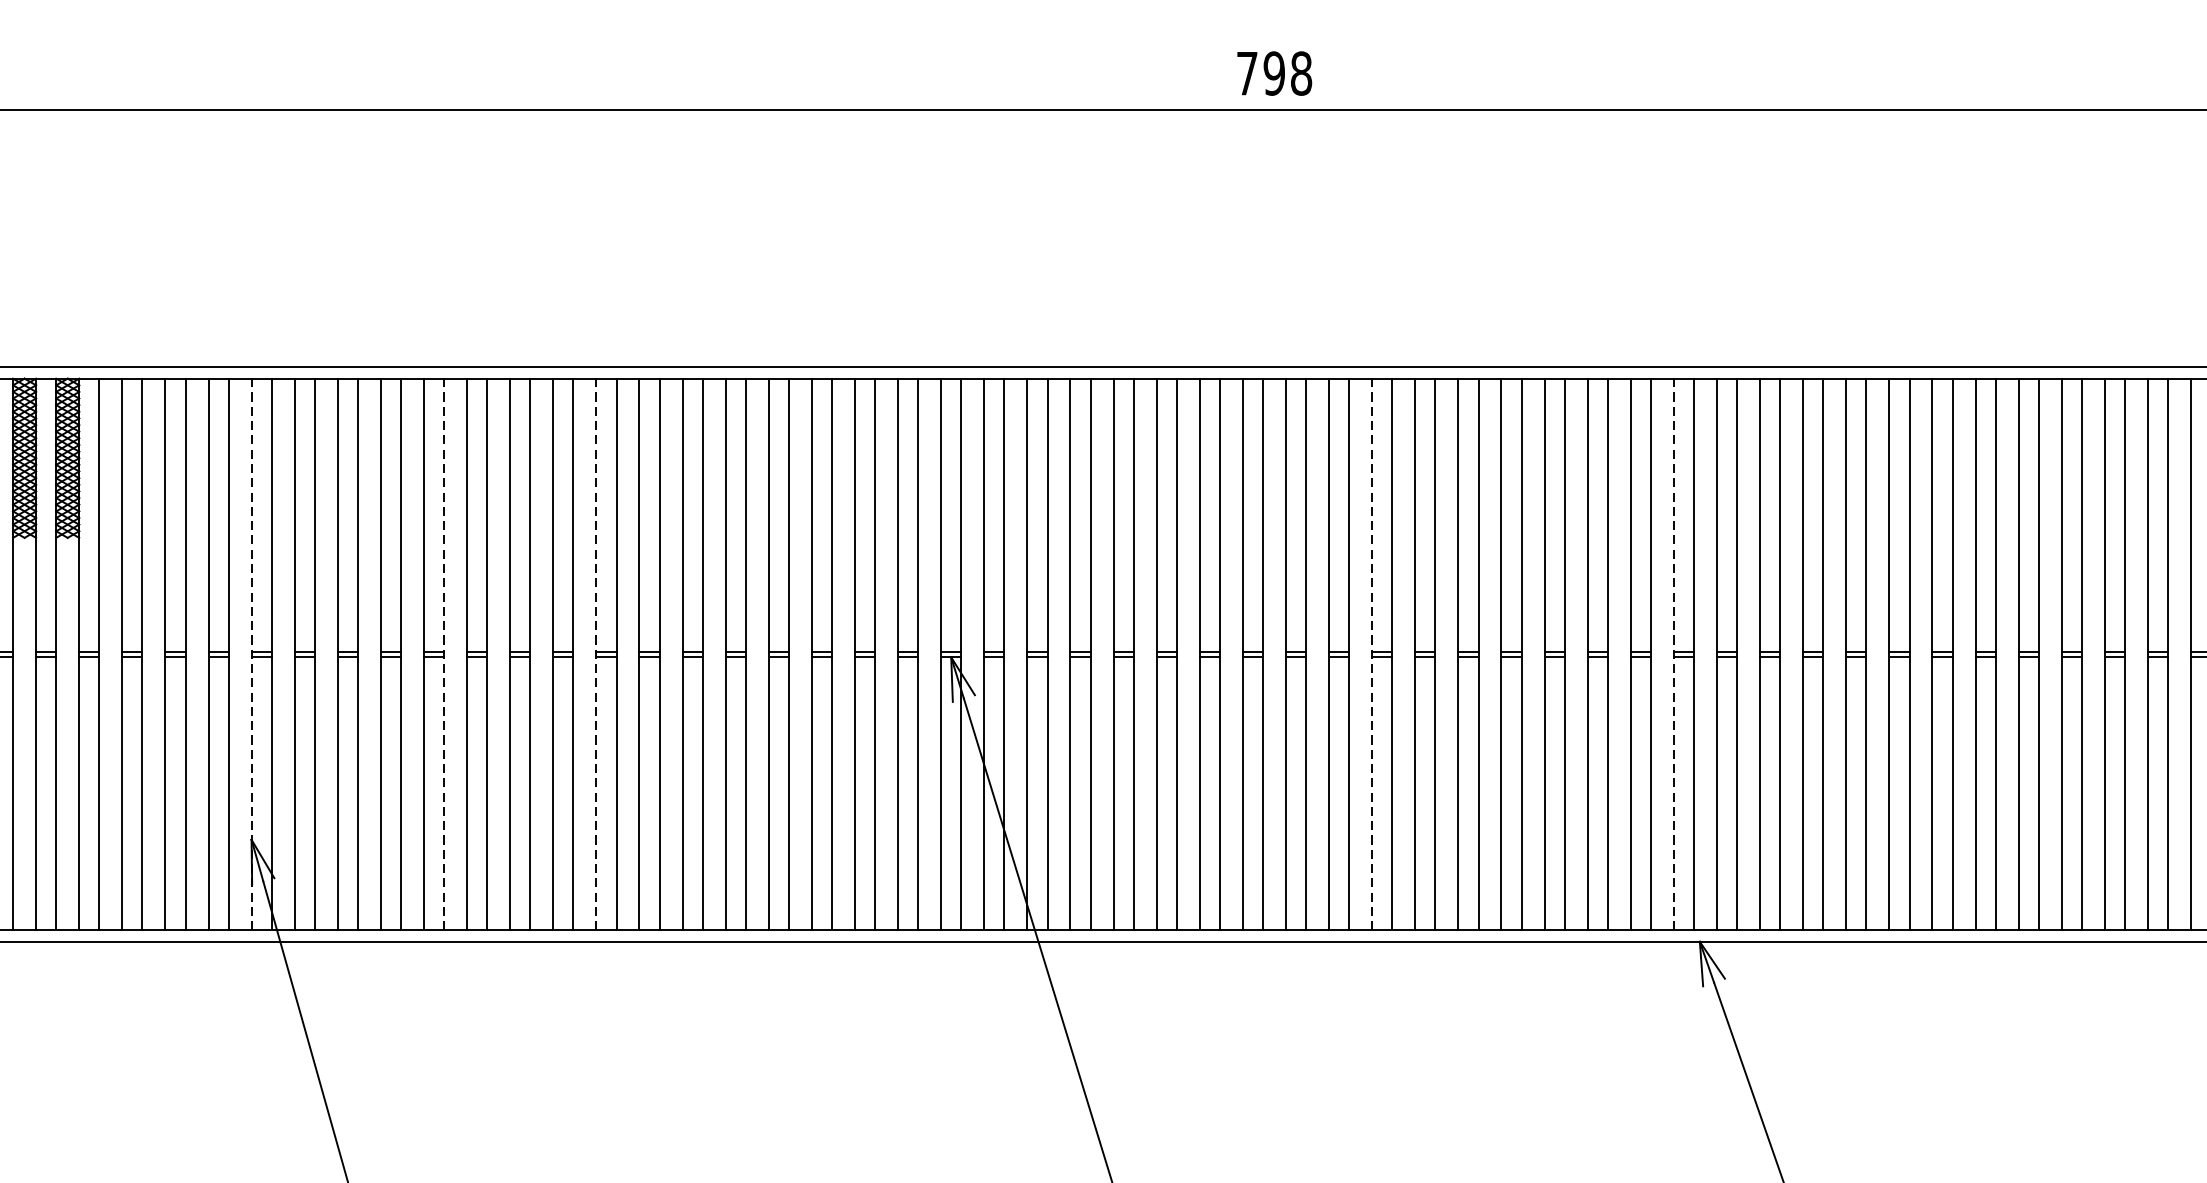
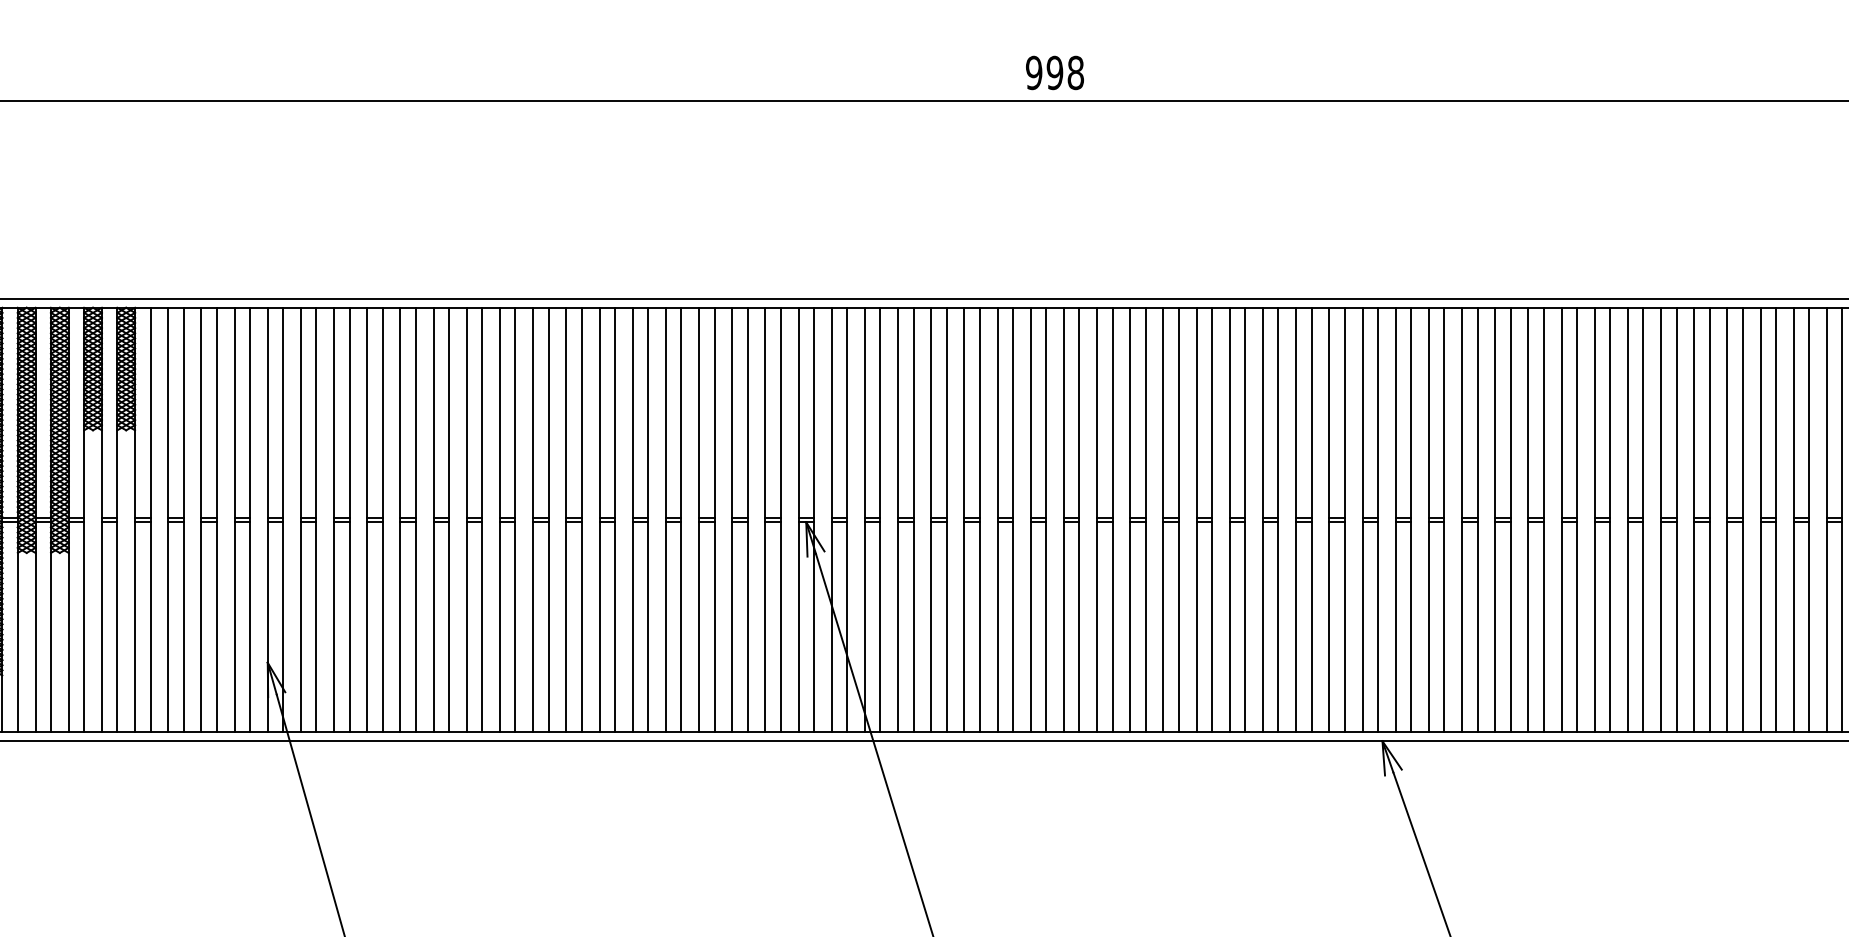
text: (1247, 73) -> (1034, 72), 798 -> 998
line: (251, 653) -> (267, 519), dashed -> solid
line: (443, 653) -> (415, 519), dashed -> solid
line: (596, 653) -> (533, 519), dashed -> solid
line: (1372, 653) -> (1130, 519), dashed -> solid
line: (1673, 653) -> (1362, 519), dashed -> solid

